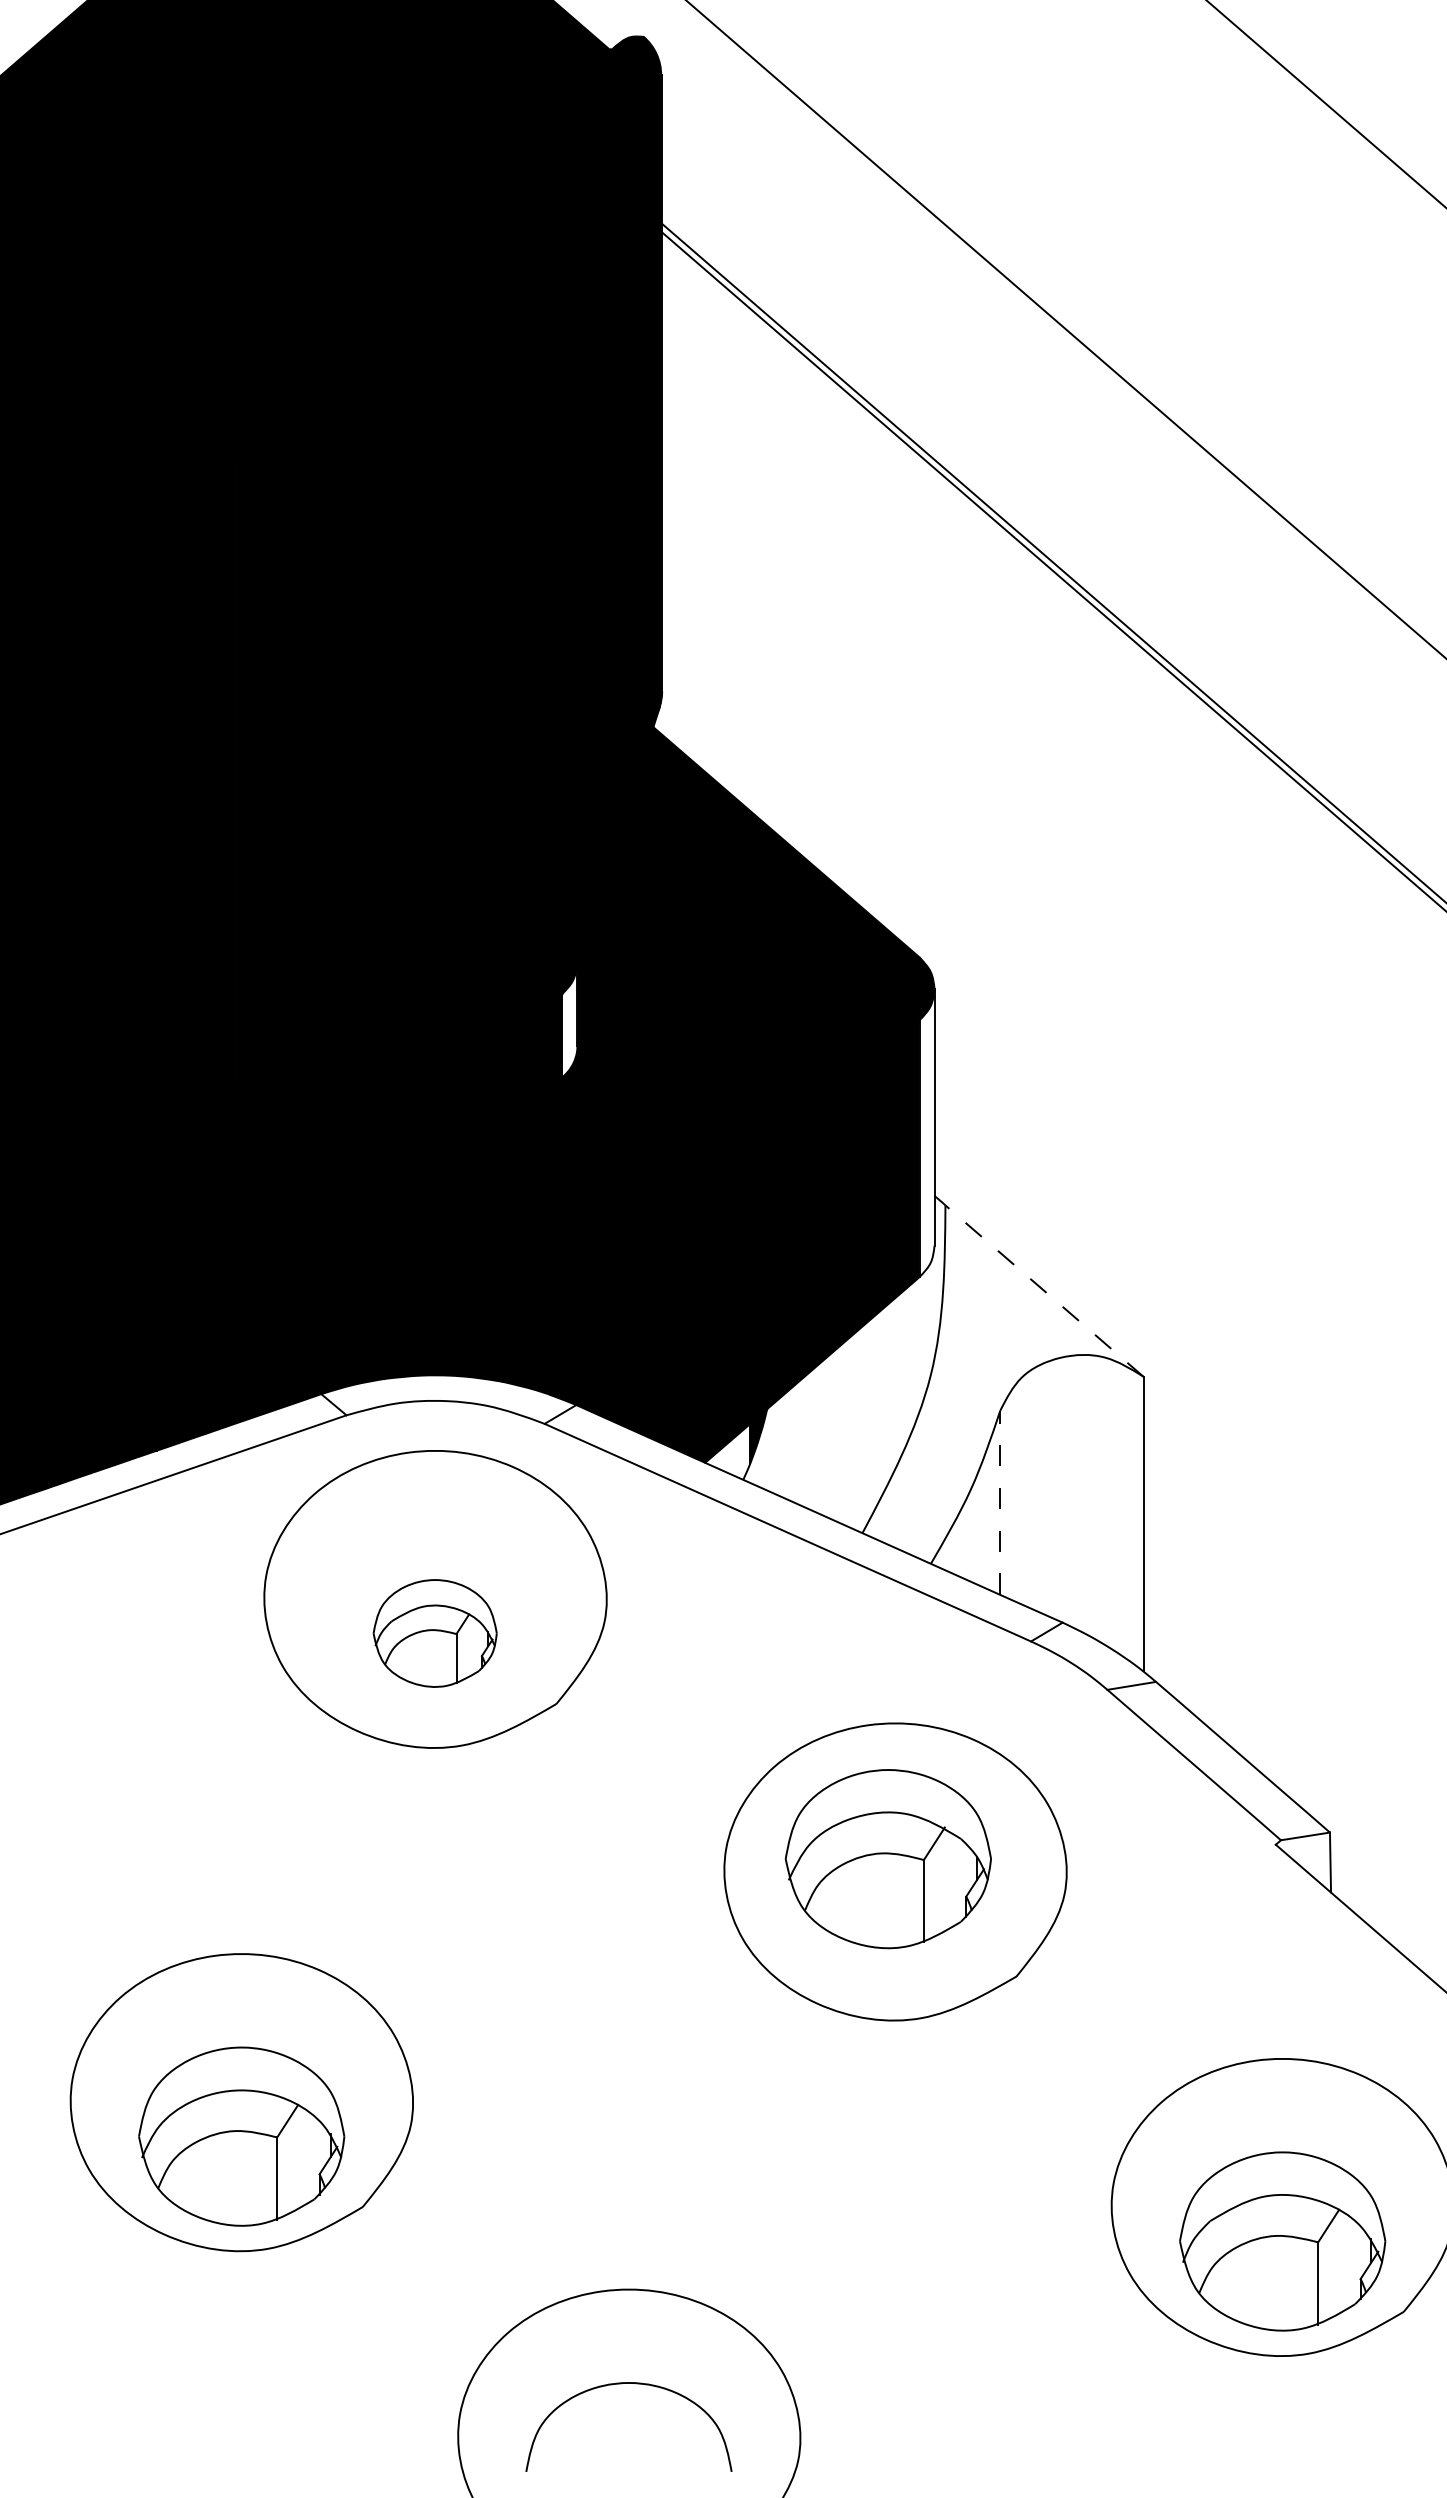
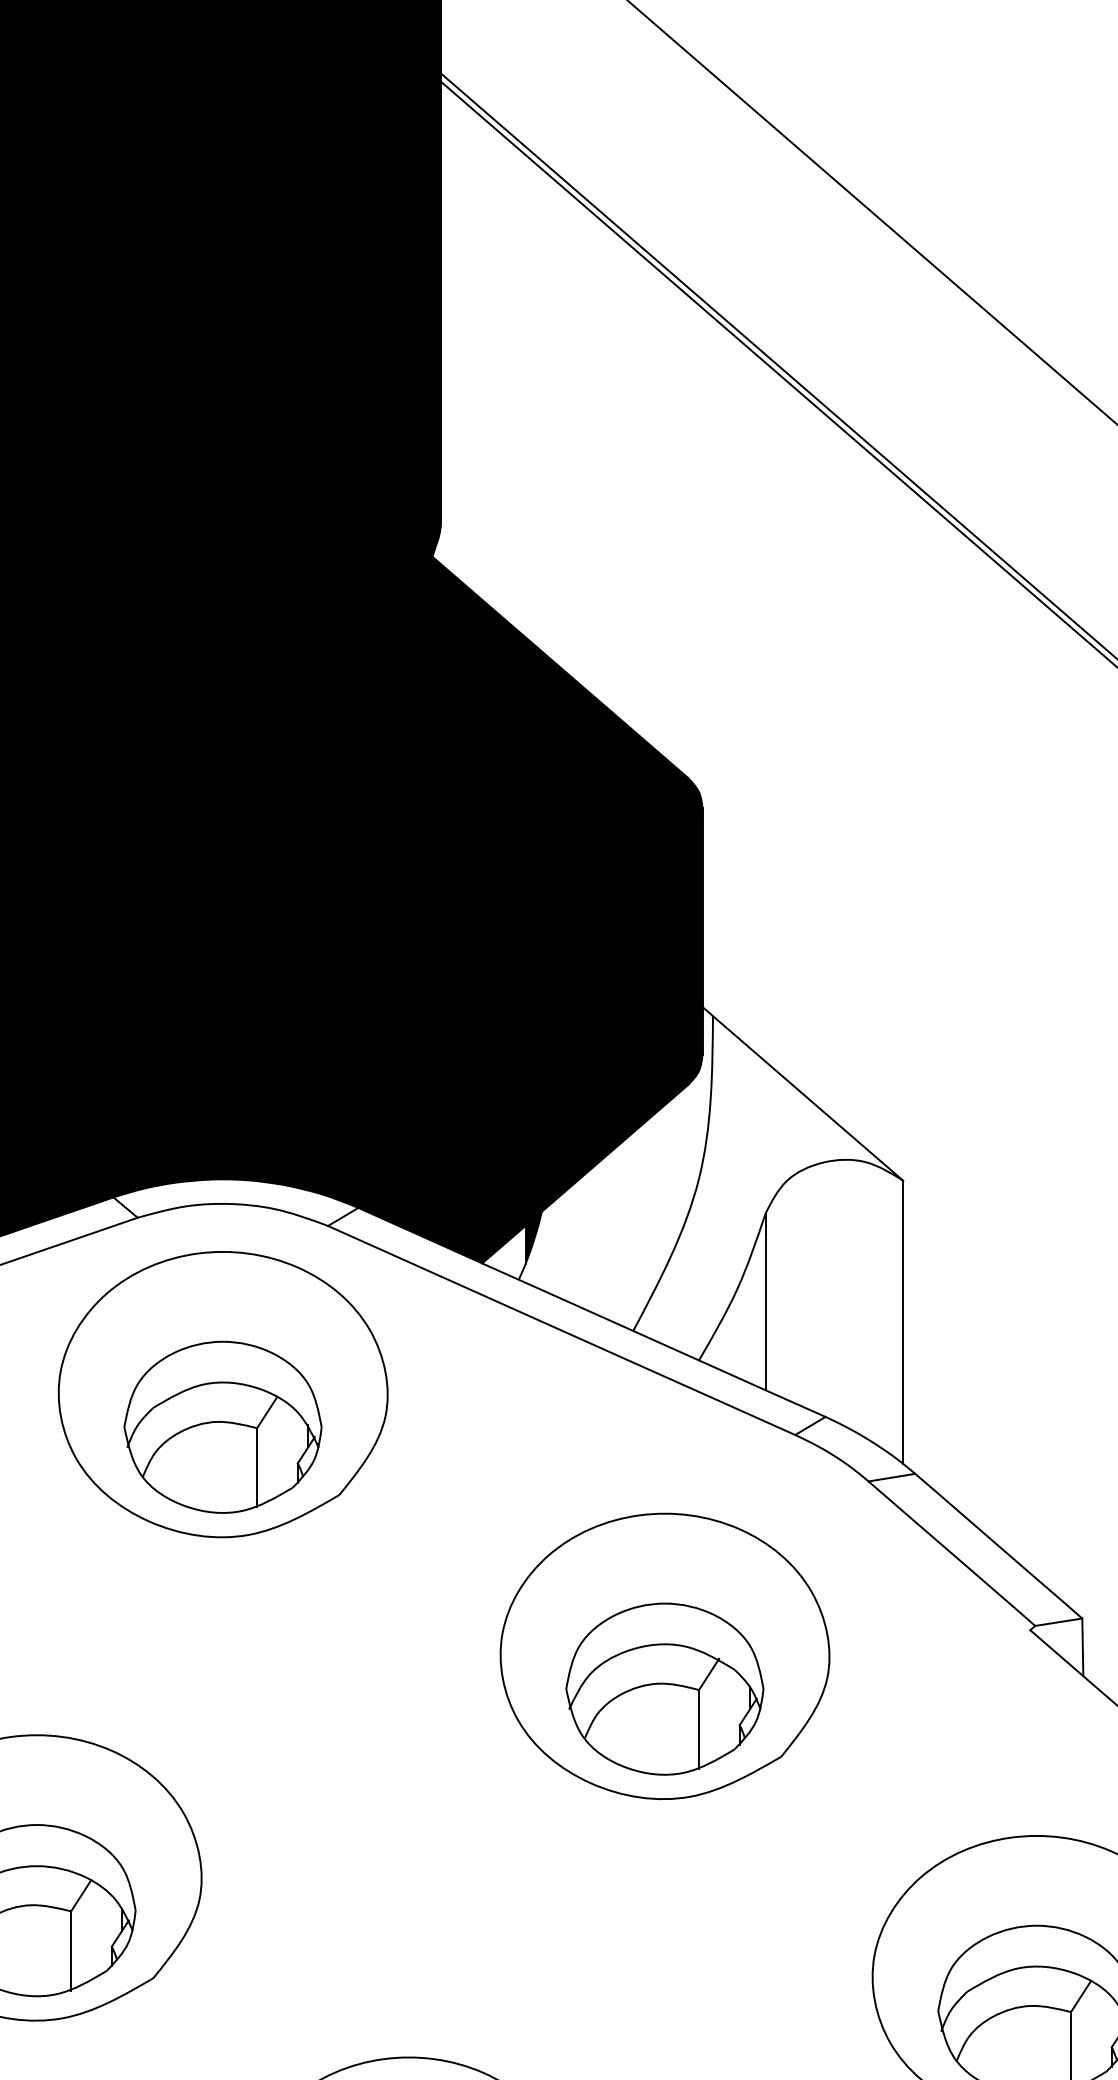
fill: (569, 1021) -> (351, 839), added
fill: (926, 1132) -> (694, 946), added
line: (1044, 1291) -> (808, 1098), dashed -> solid
line: (1000, 1502) -> (765, 1301), dashed -> solid
part: (434, 1633) -> (222, 1427), size x1.67
part: (887, 1859) -> (664, 1689), moved

